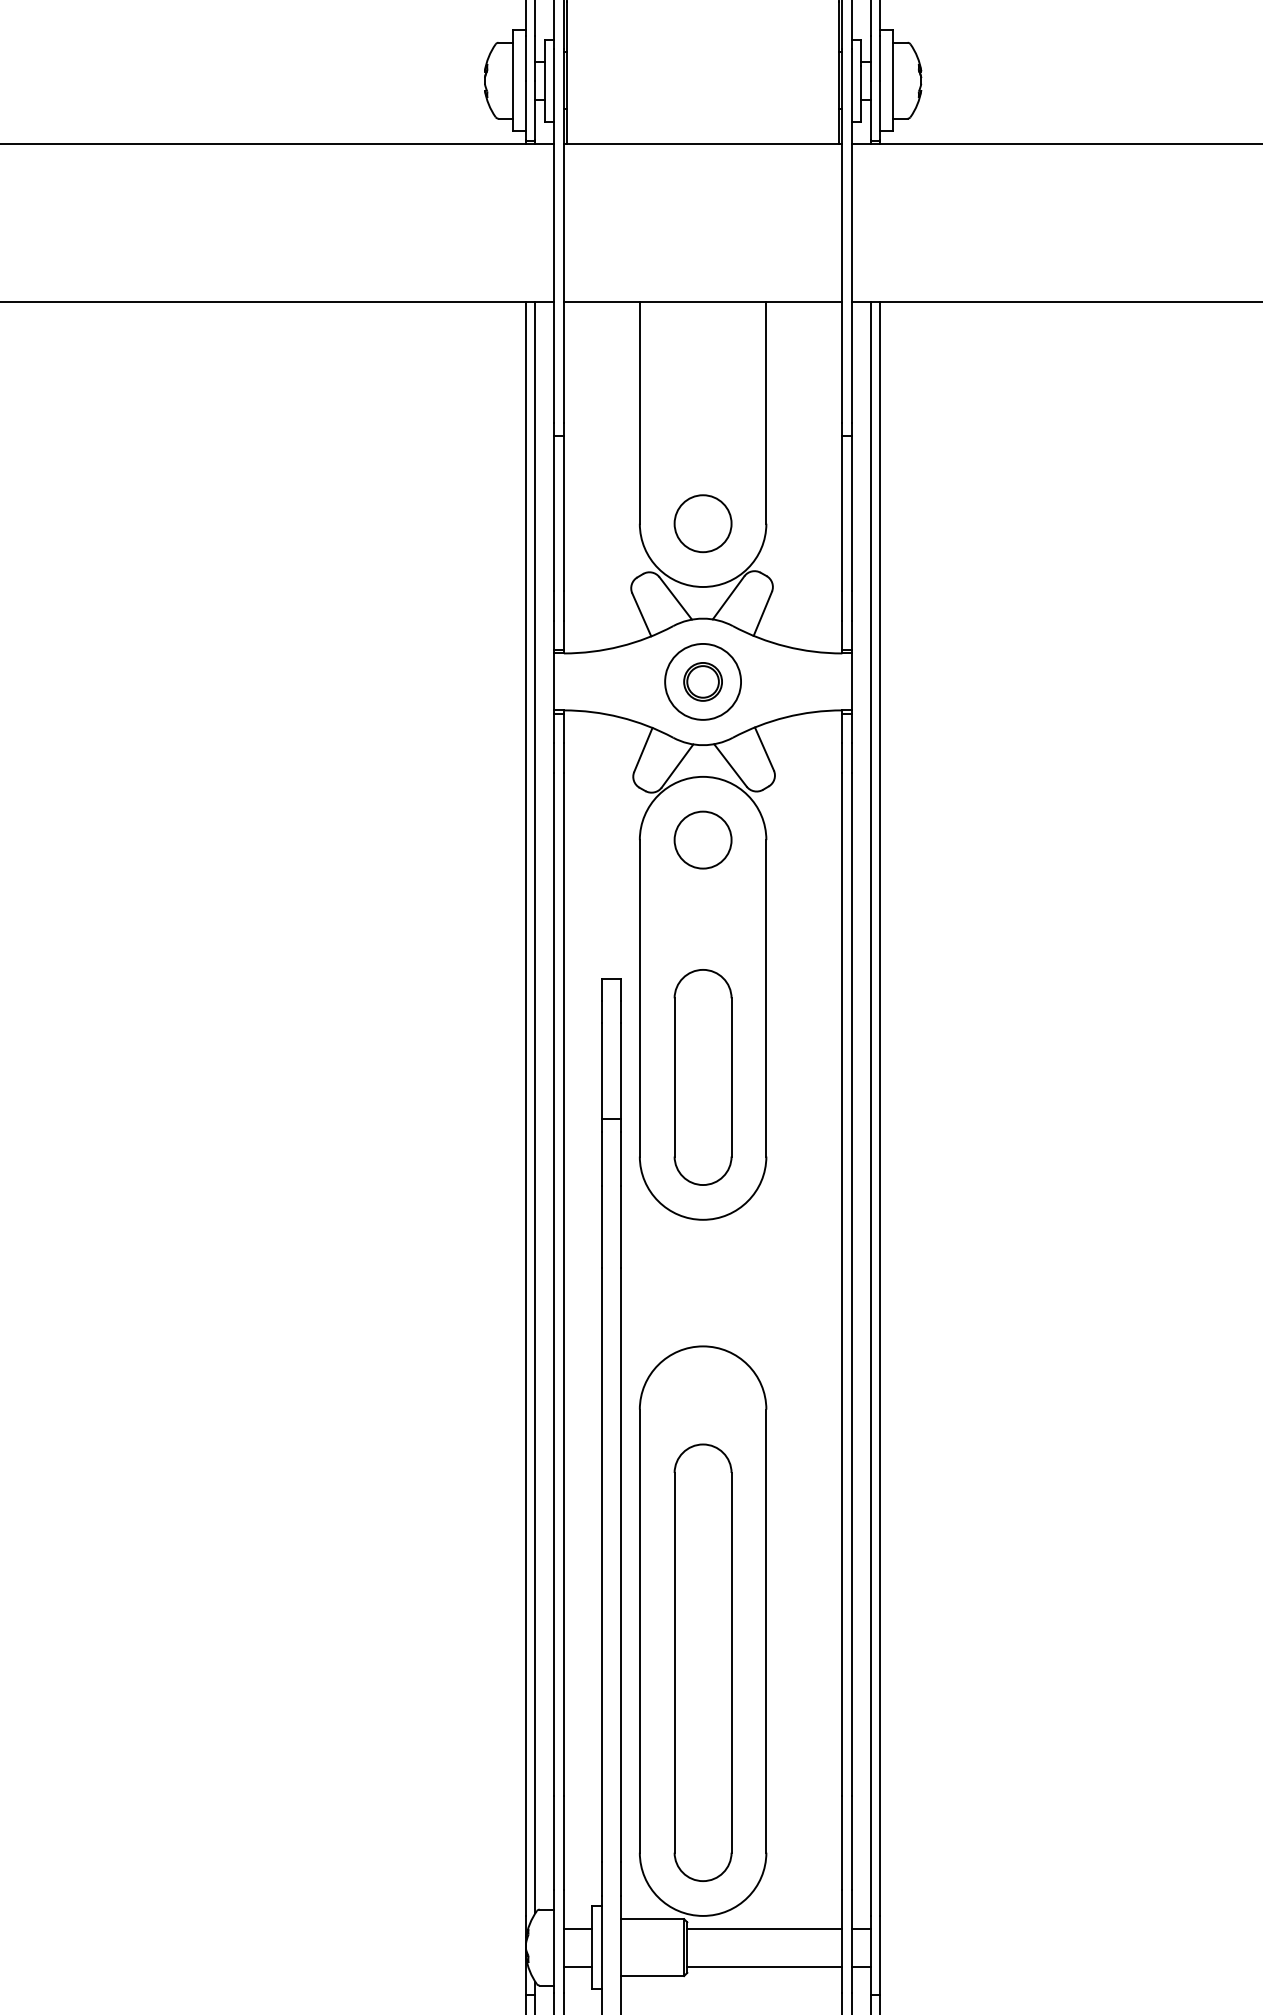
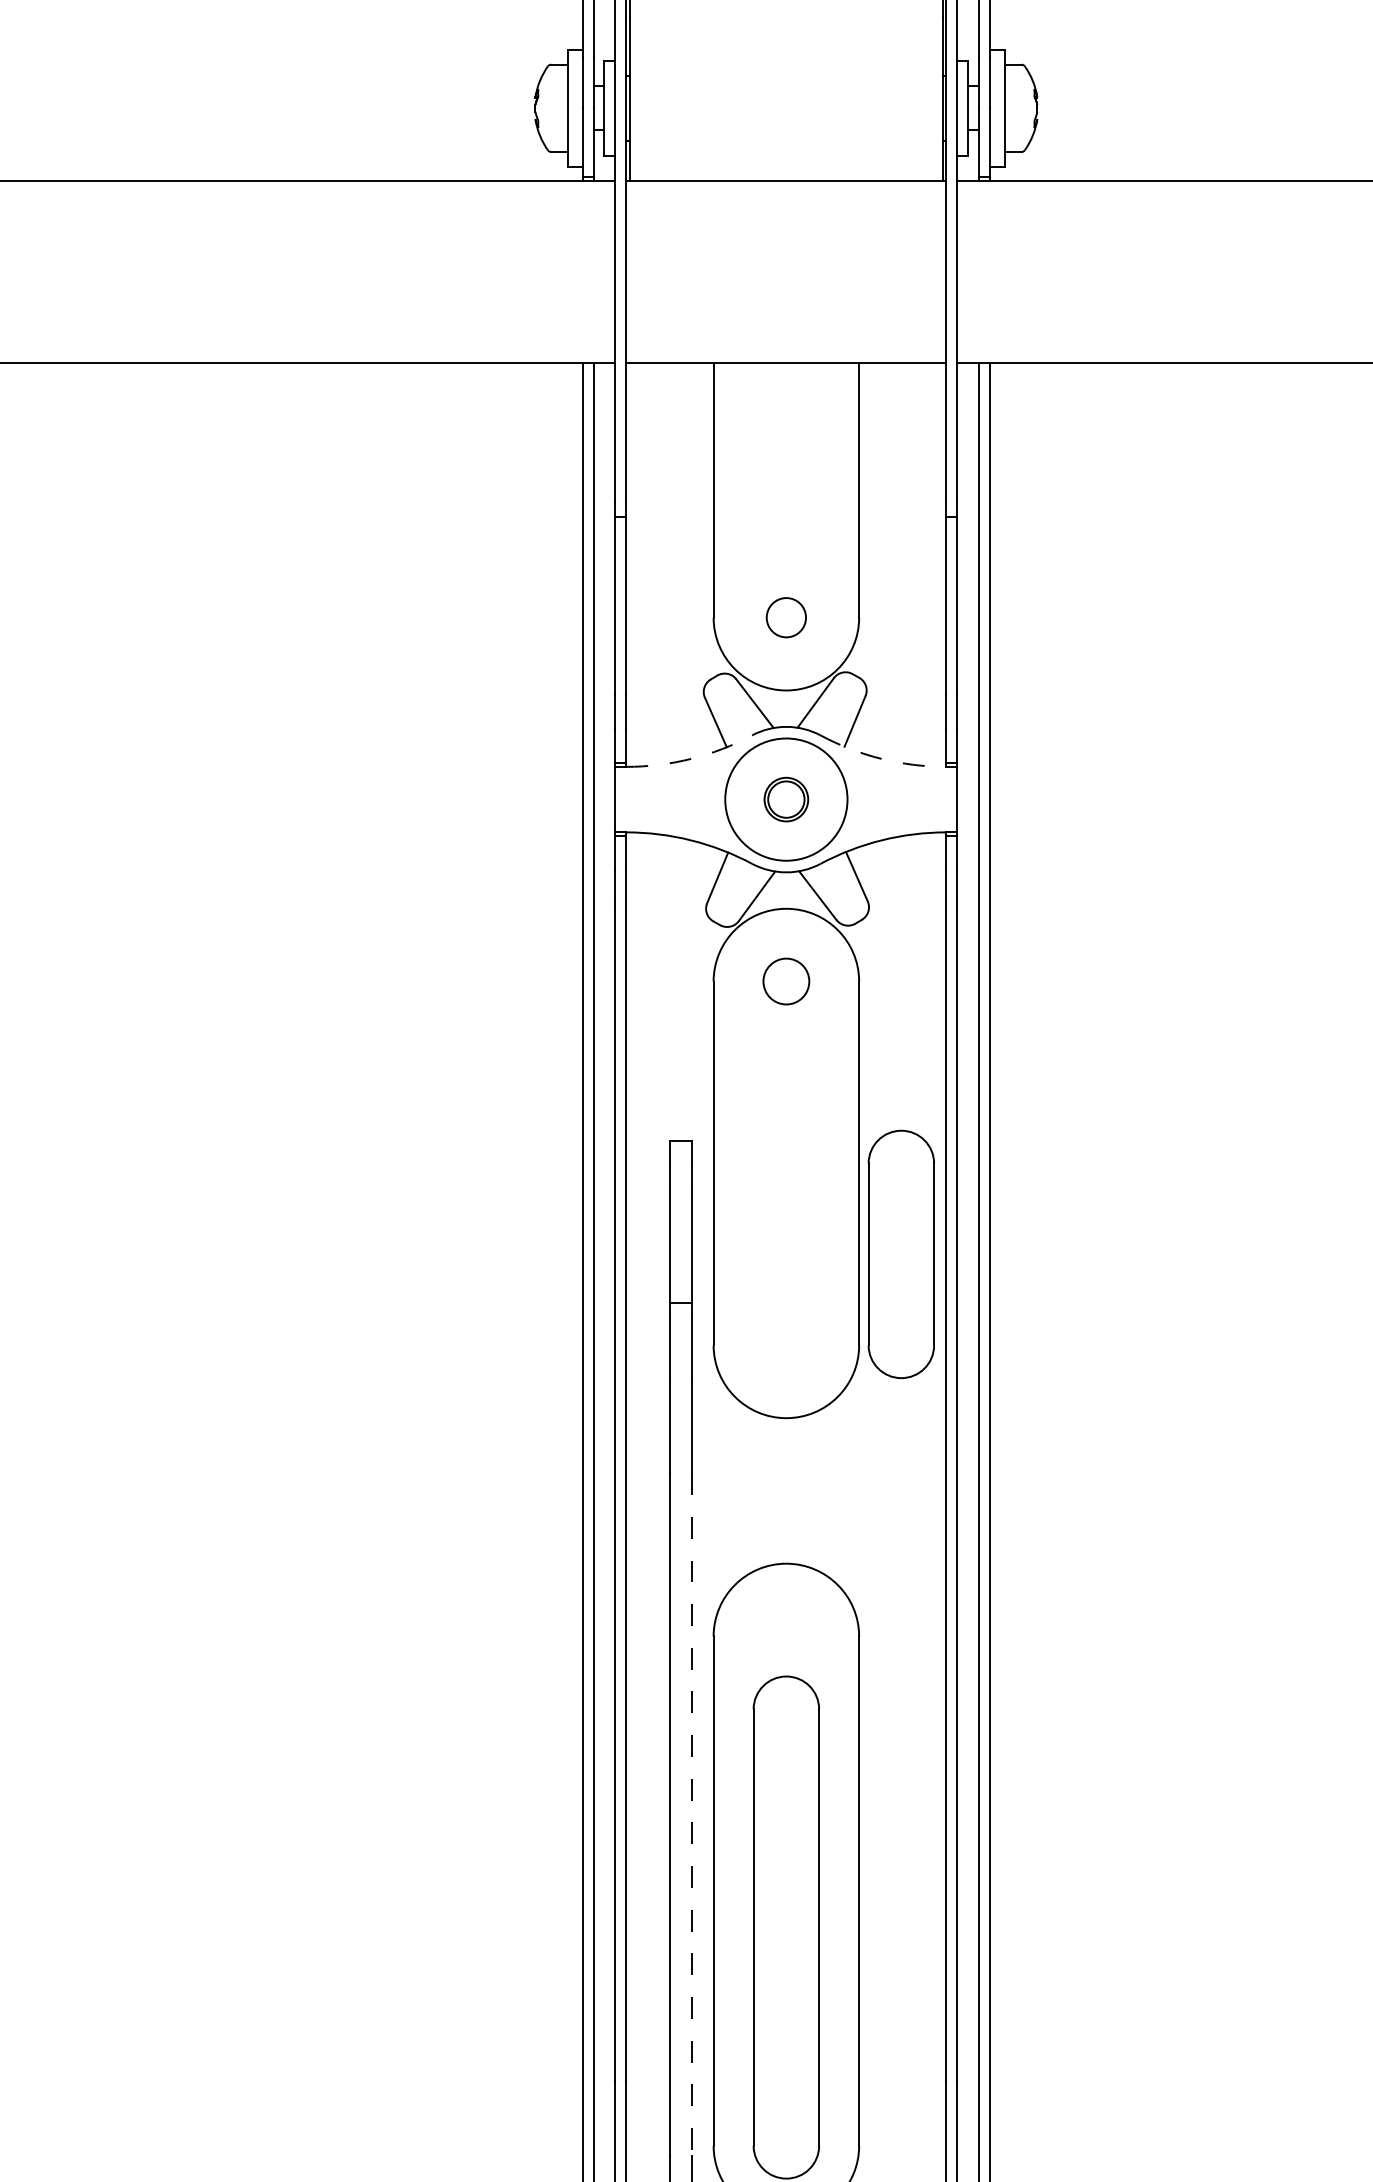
circle: (702, 523) -> (785, 617), size x0.6
arc: (620, 646) -> (691, 758), solid -> dashed
arc: (785, 646) -> (881, 758), solid -> dashed
circle: (703, 681) -> (786, 799), size x1.4
circle: (702, 839) -> (785, 980), size x0.7
part: (702, 1077) -> (900, 1254), moved
line: (620, 1564) -> (691, 1814), solid -> dashed

